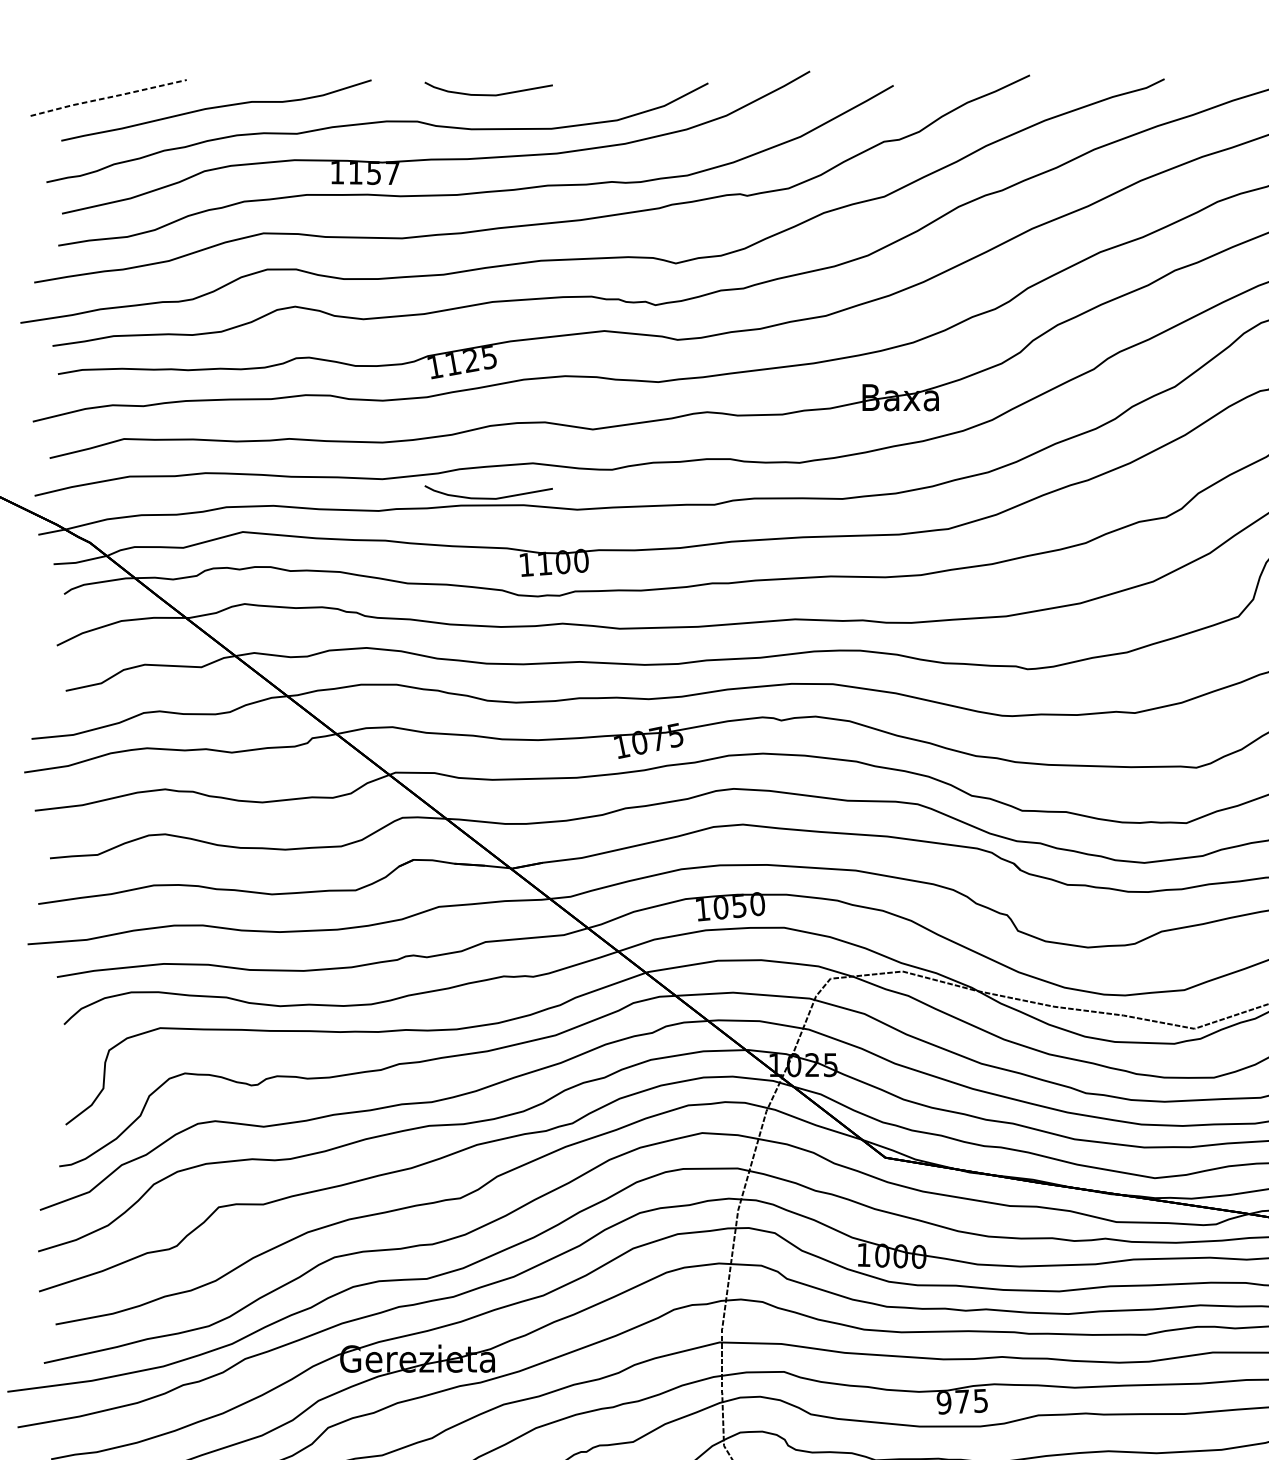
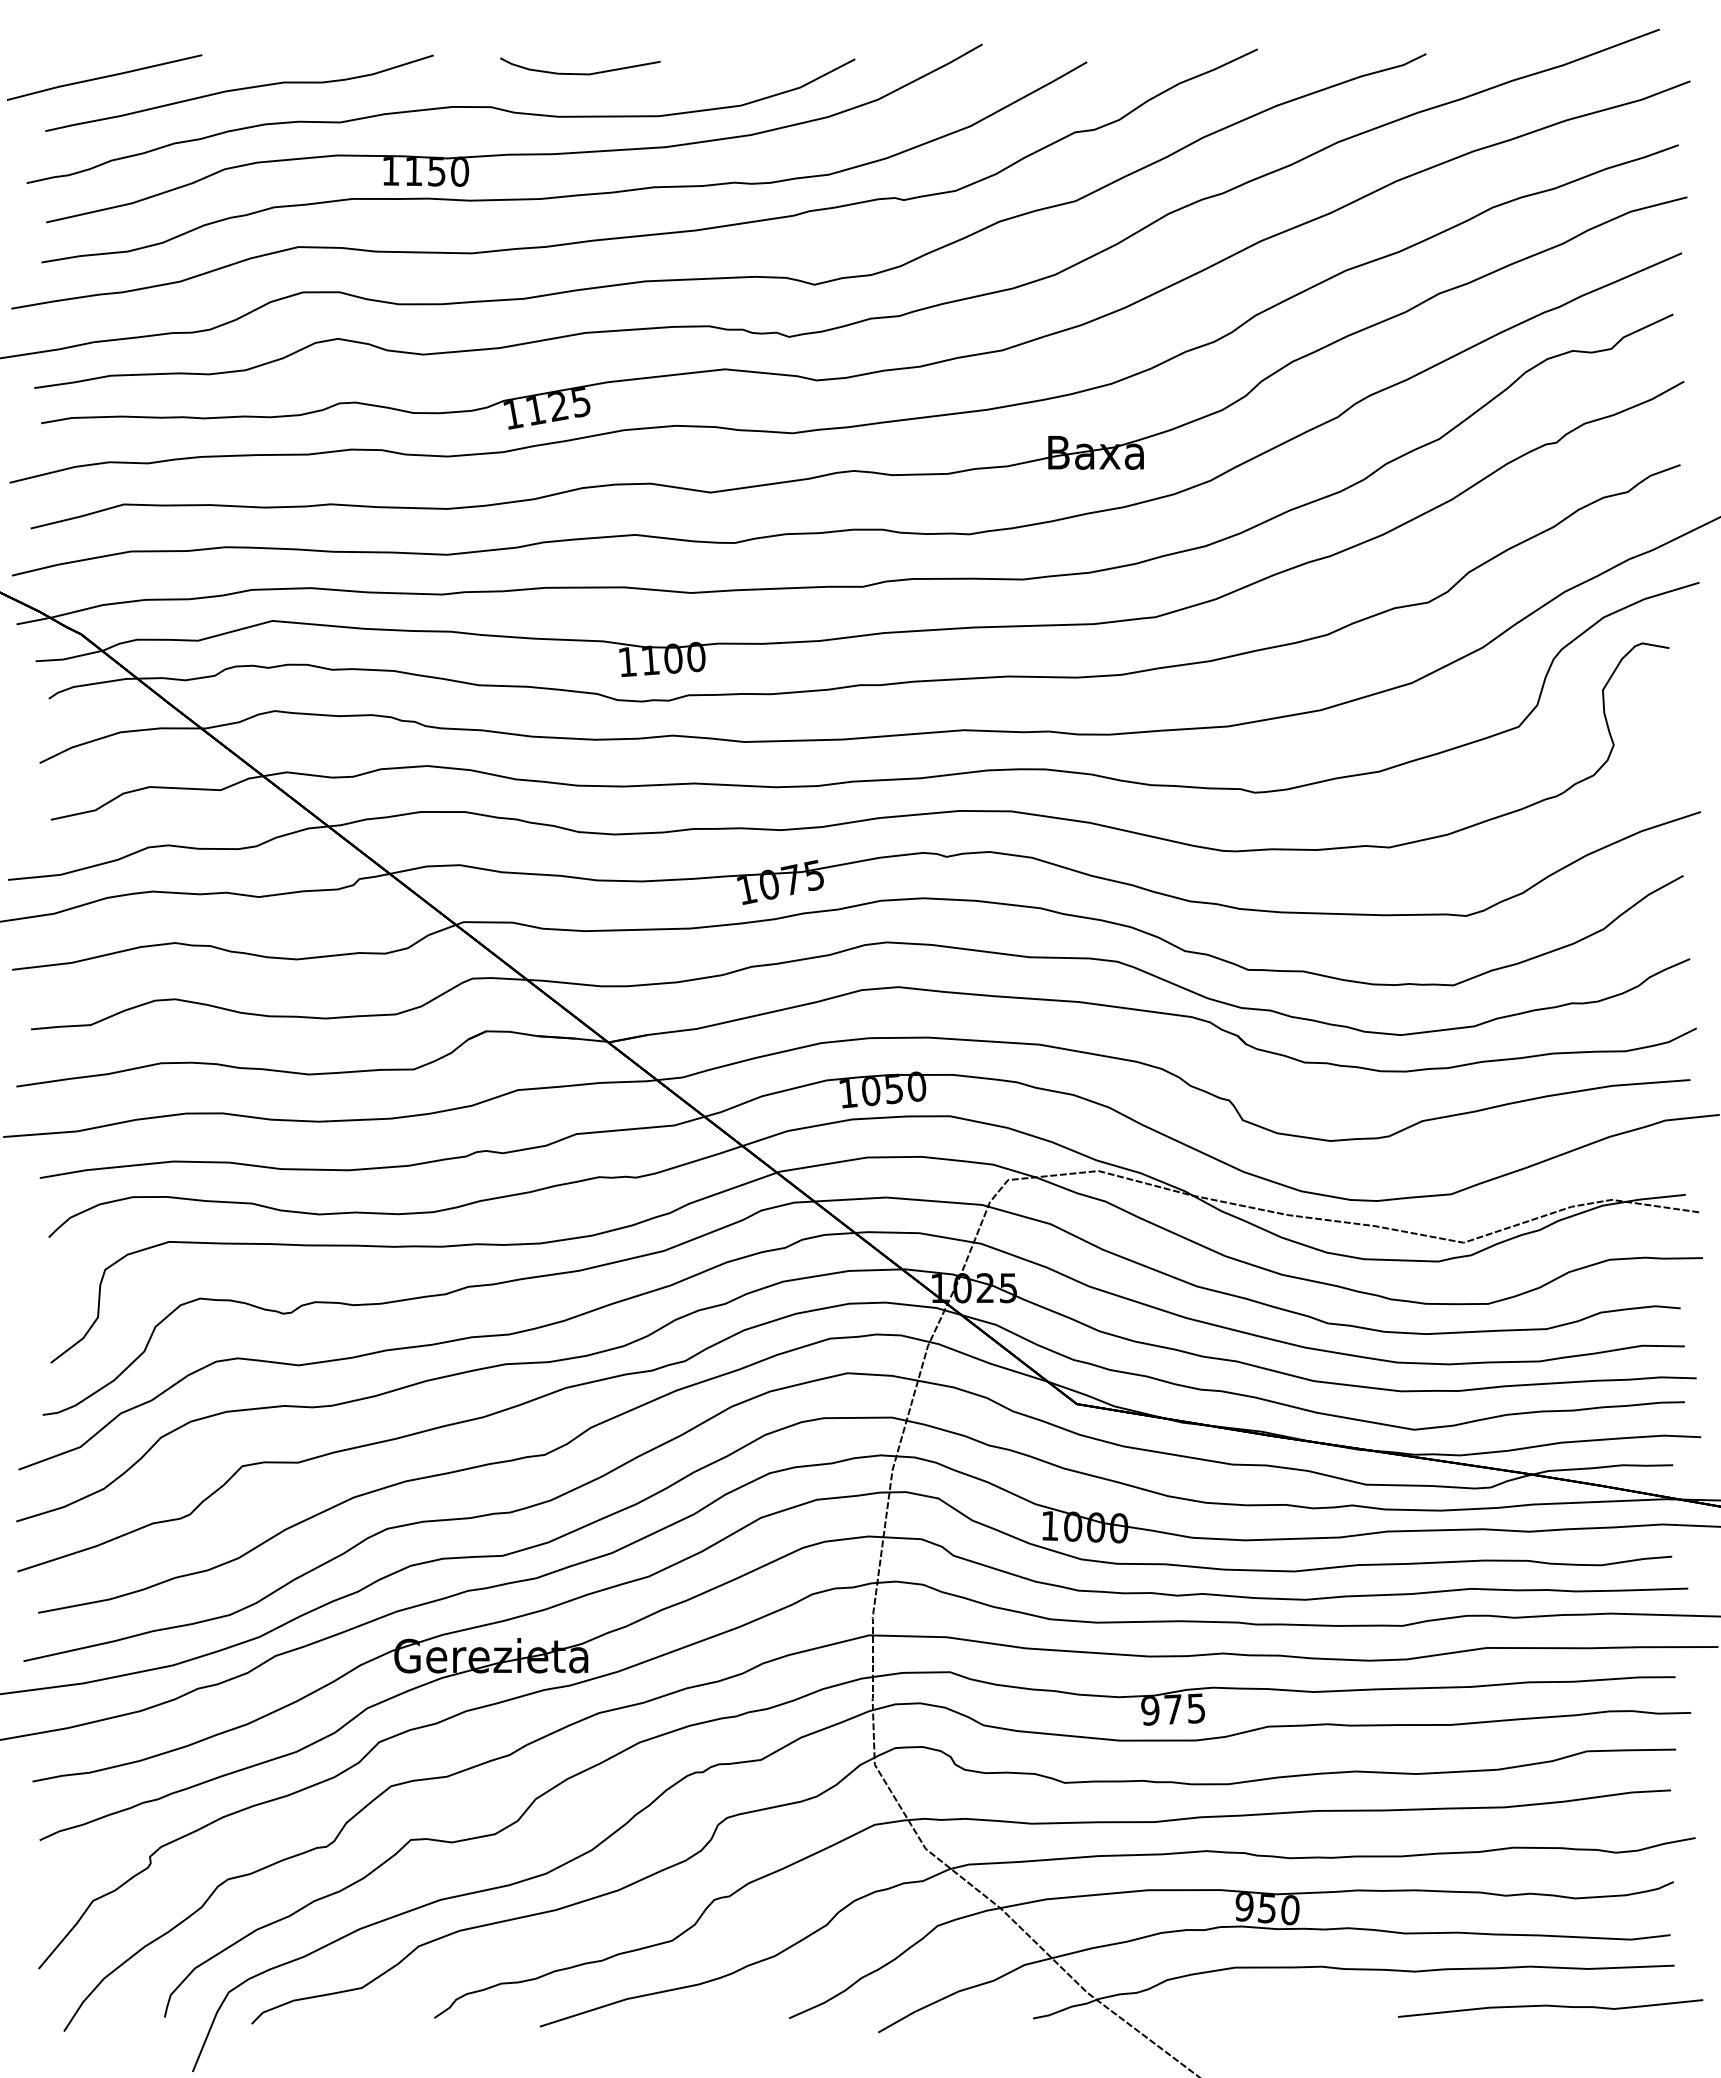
line: (108, 97) -> (104, 77), dashed -> solid
text: (393, 172) -> (460, 171), 1157 -> 1150
curve: (488, 498) -> (580, 578), removed

